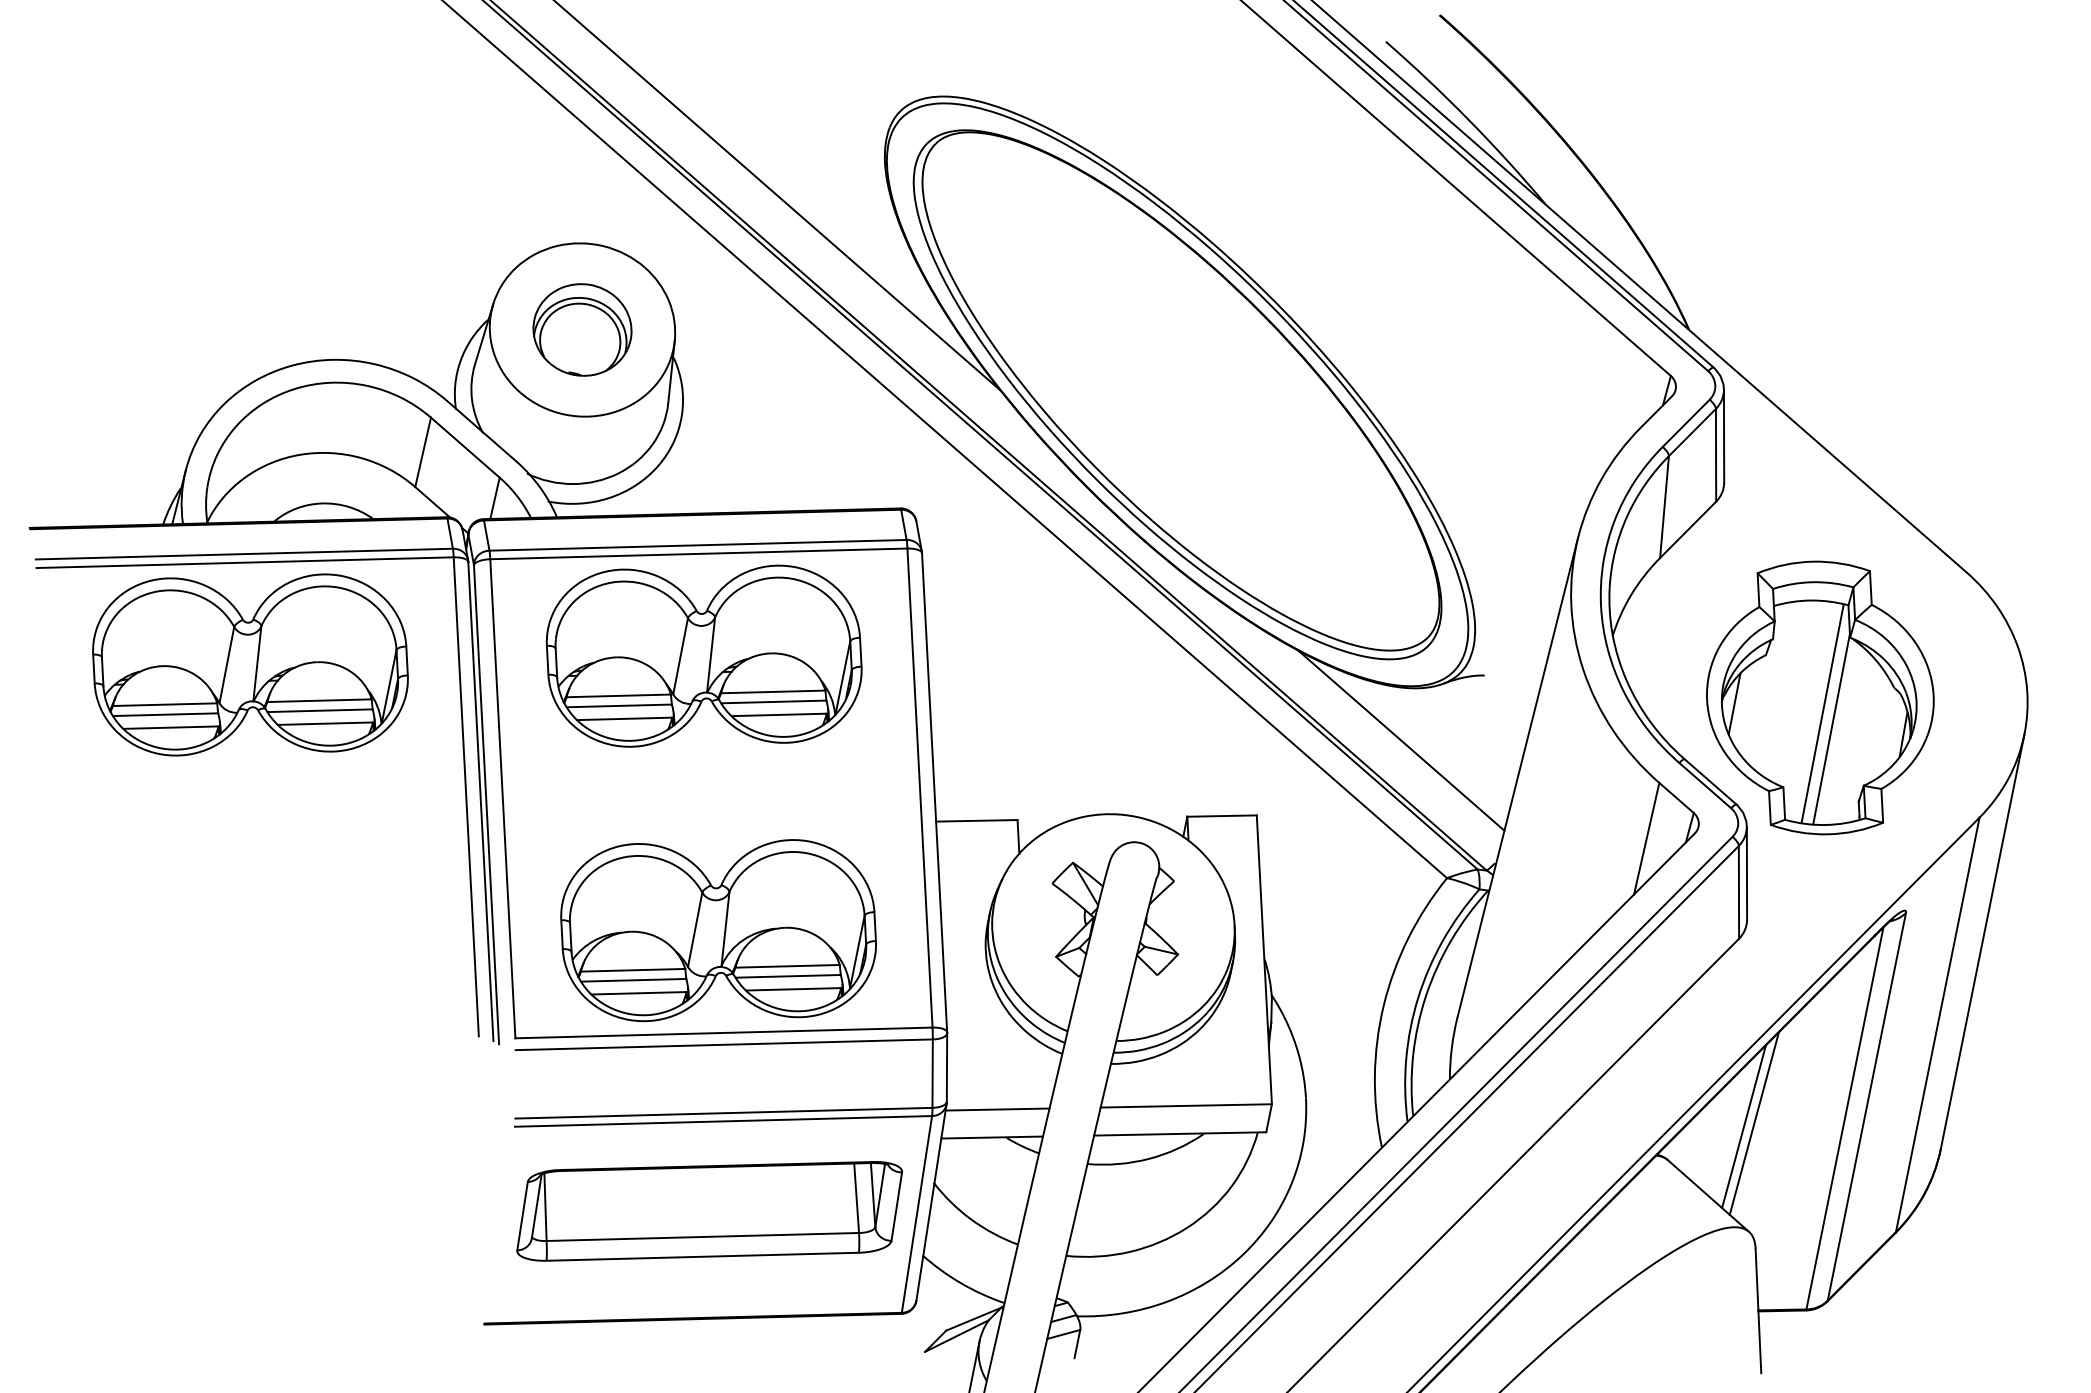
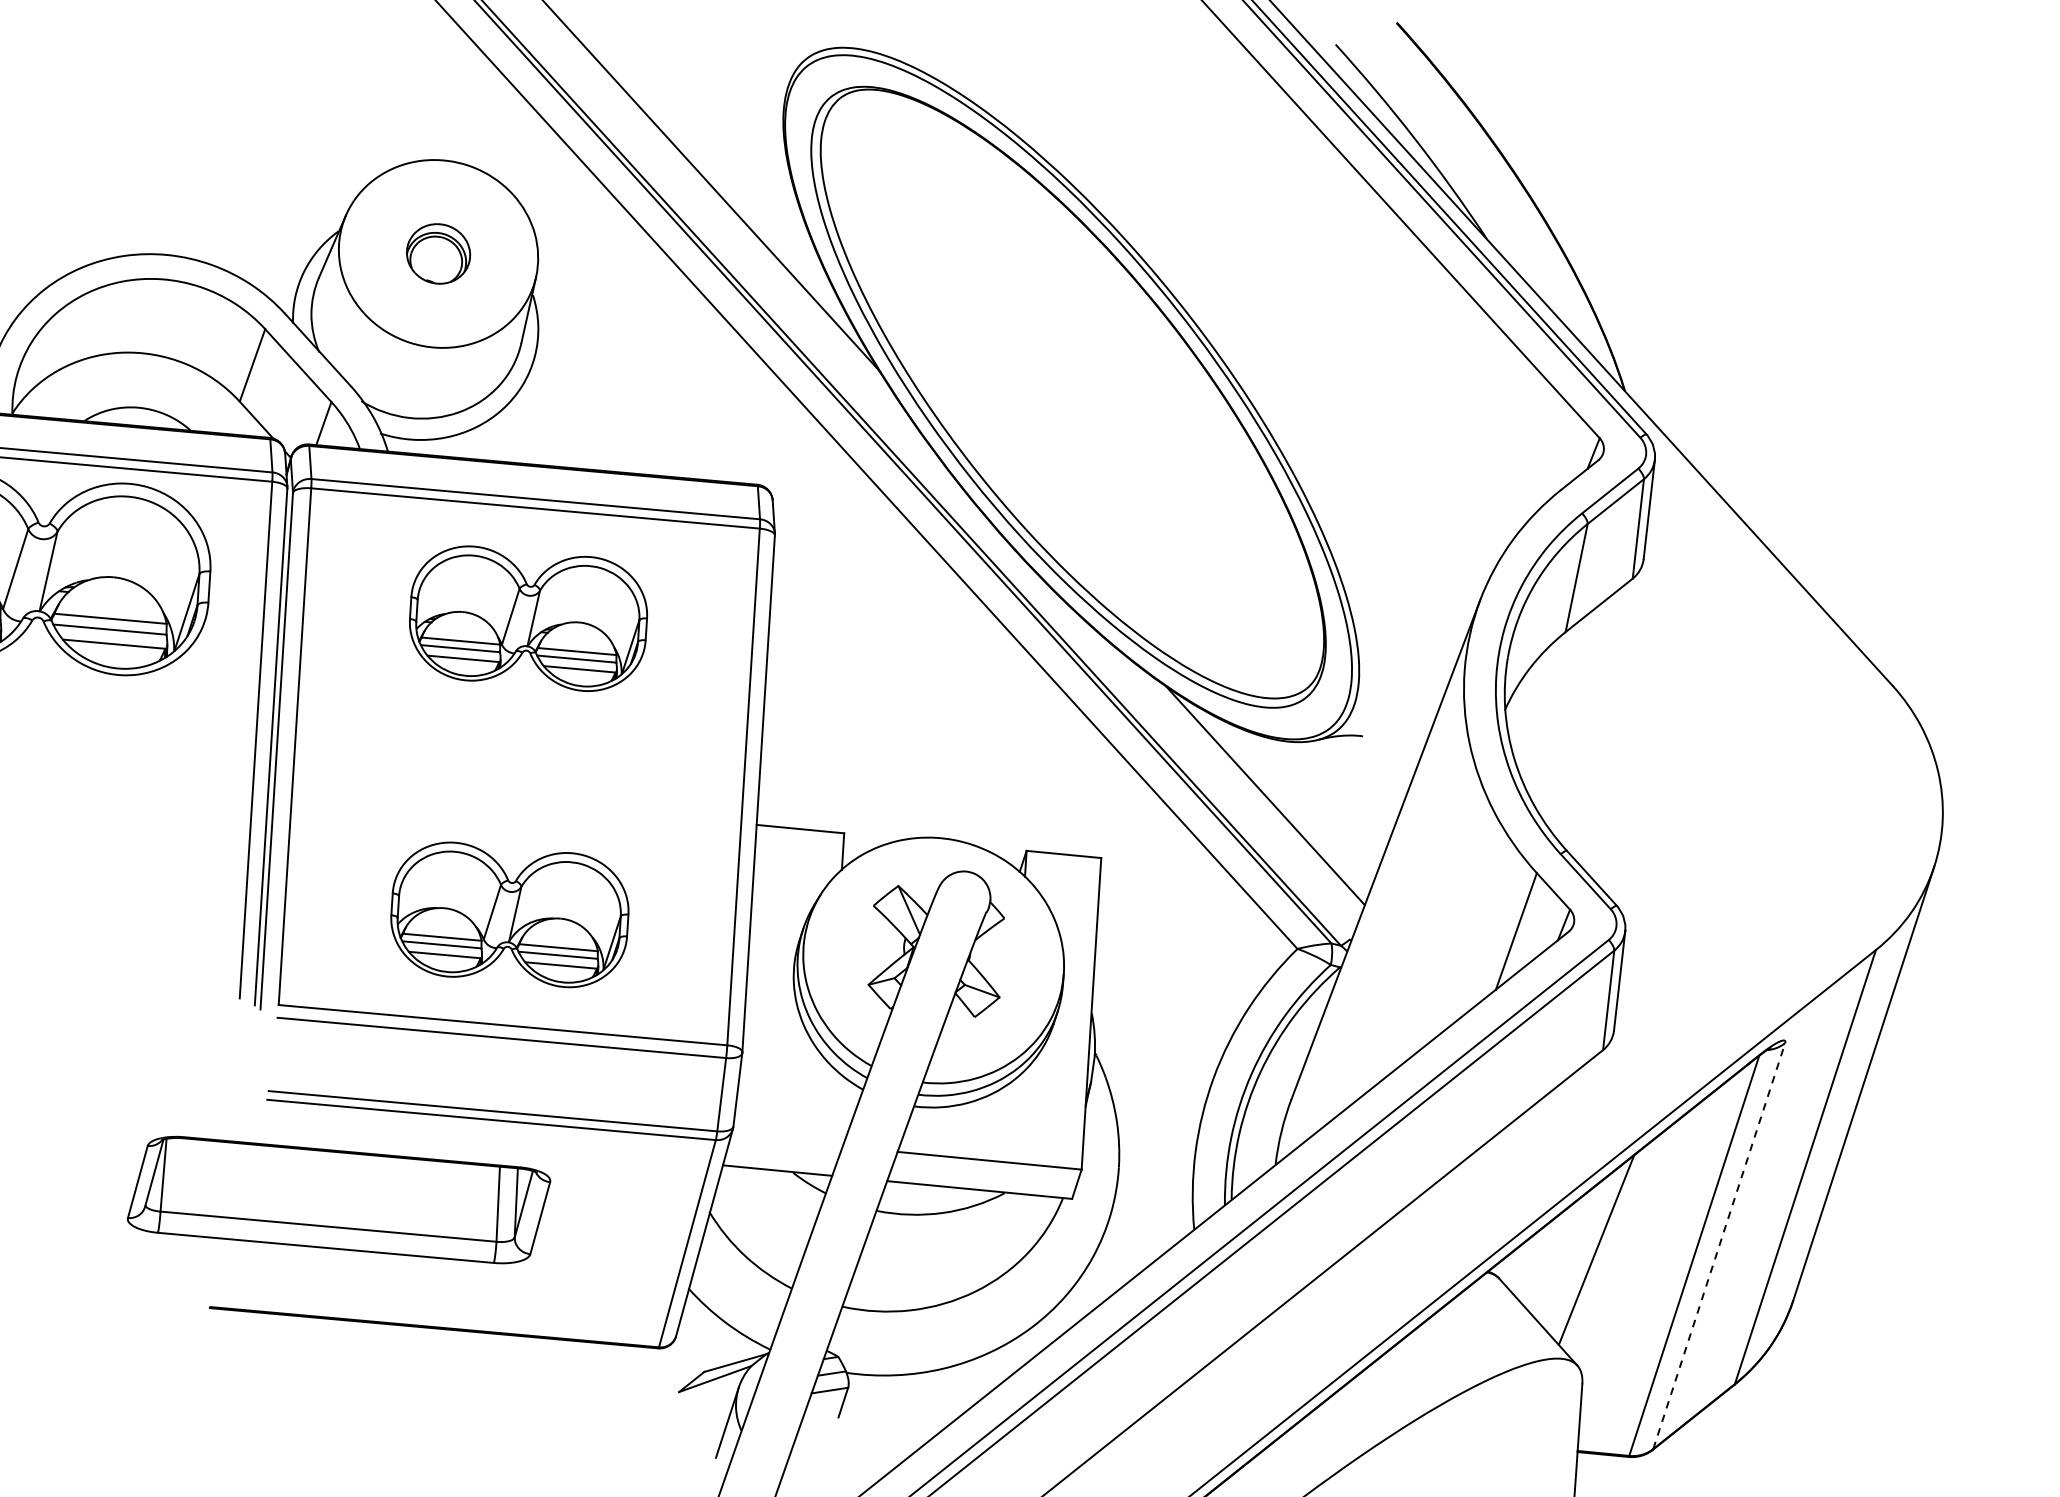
part: (582, 329) -> (438, 253), size x0.6
part: (703, 655) -> (527, 617), size x0.7
part: (1820, 697) -> (1720, 801), removed
part: (718, 930) -> (509, 914), size x0.7
line: (1866, 1106) -> (1718, 1245), solid -> dashed
line: (997, 1109) -> (786, 1141), removed
line: (1743, 1126) -> (1584, 1251), removed
part: (709, 1211) -> (338, 1200), moved

